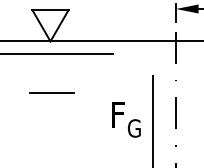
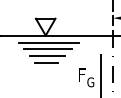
line: (55, 67) -> (48, 49), added
line: (53, 80) -> (47, 56), added

